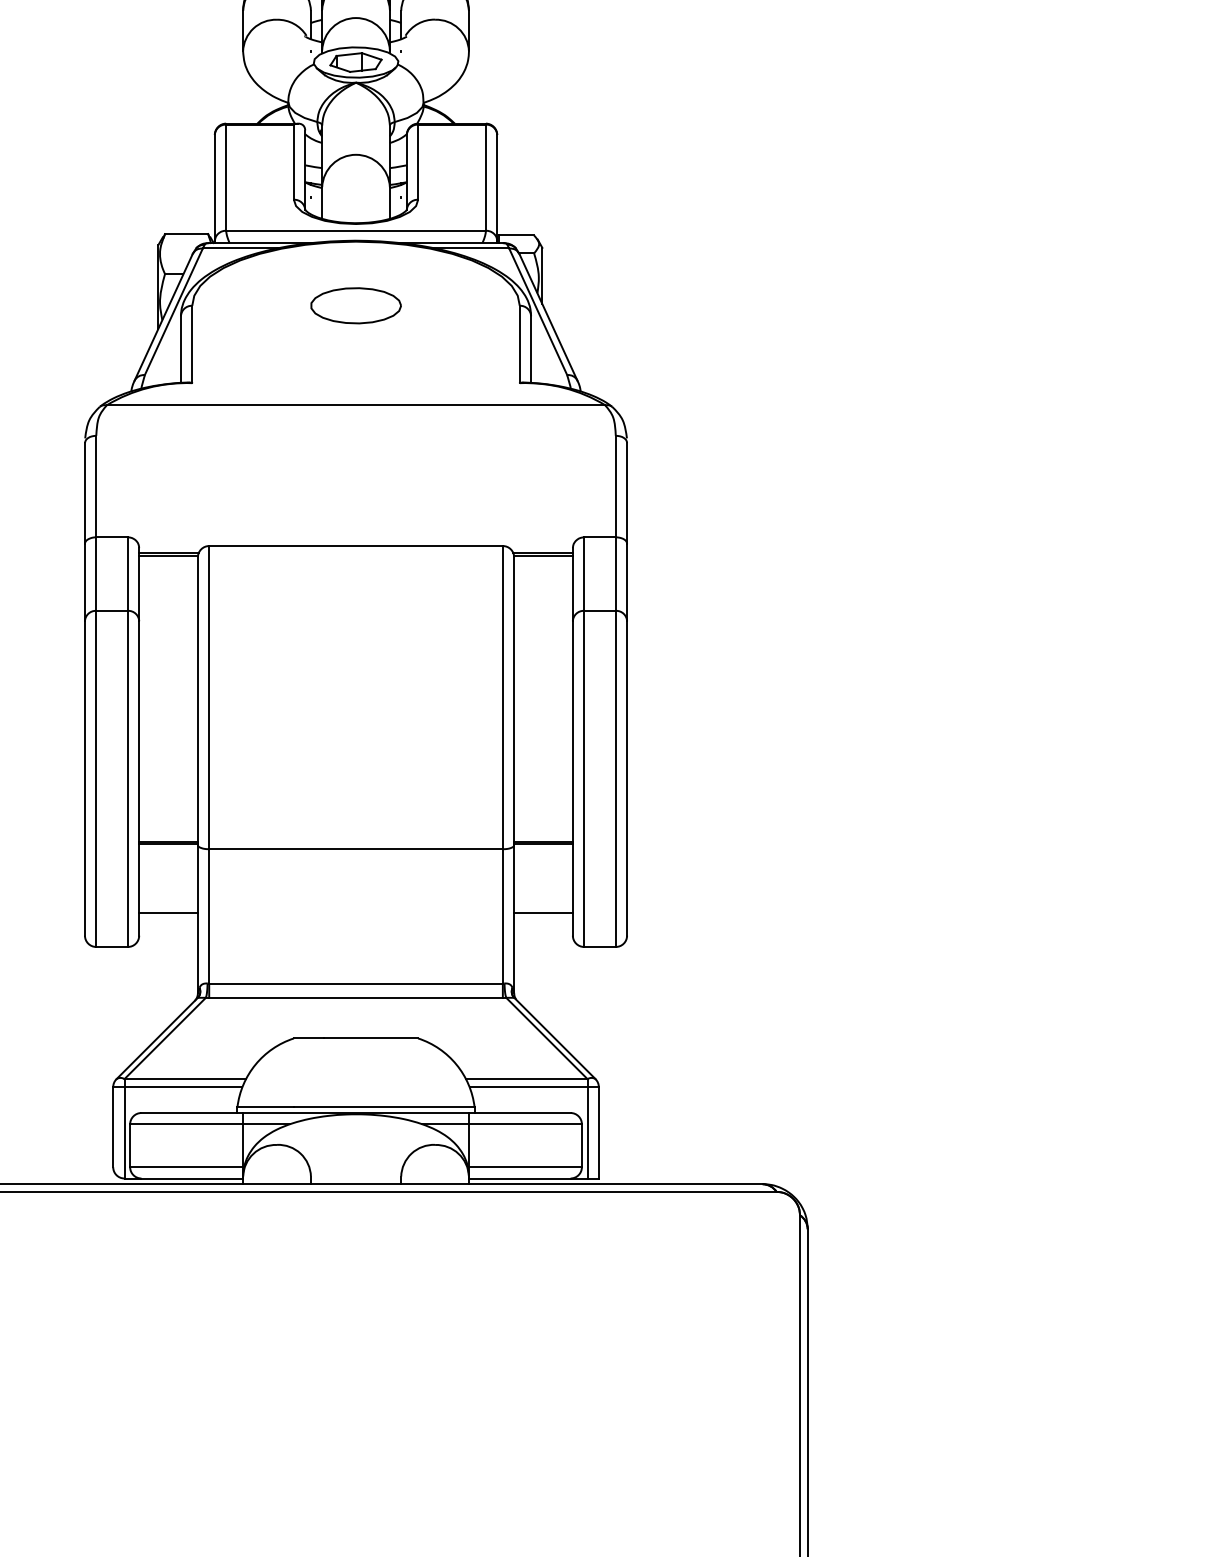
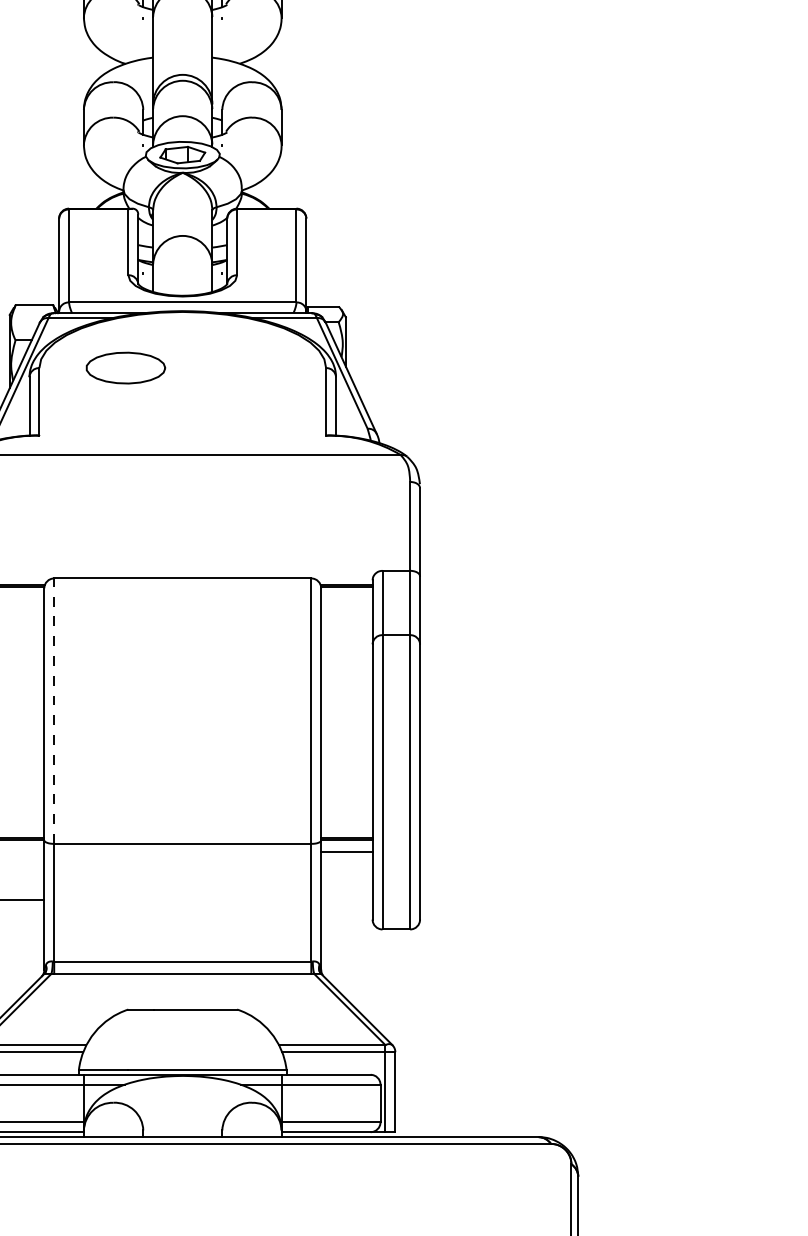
part: (355, 305) -> (125, 367), moved
line: (209, 697) -> (54, 711), solid -> dashed
line: (543, 913) -> (346, 852), moved

